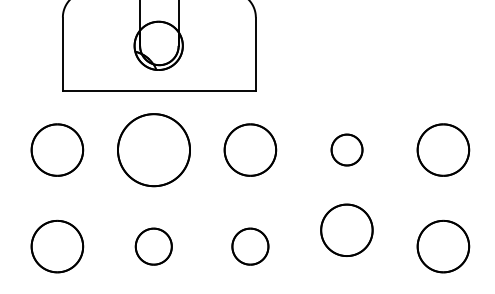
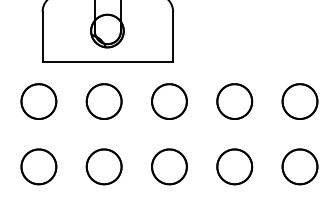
part: (152, 149) -> (103, 101), size x0.71
part: (346, 149) -> (234, 101), size x1.67
part: (346, 229) -> (234, 166), moved
part: (152, 246) -> (103, 166), size x1.43
part: (250, 246) -> (169, 166), size x1.43

